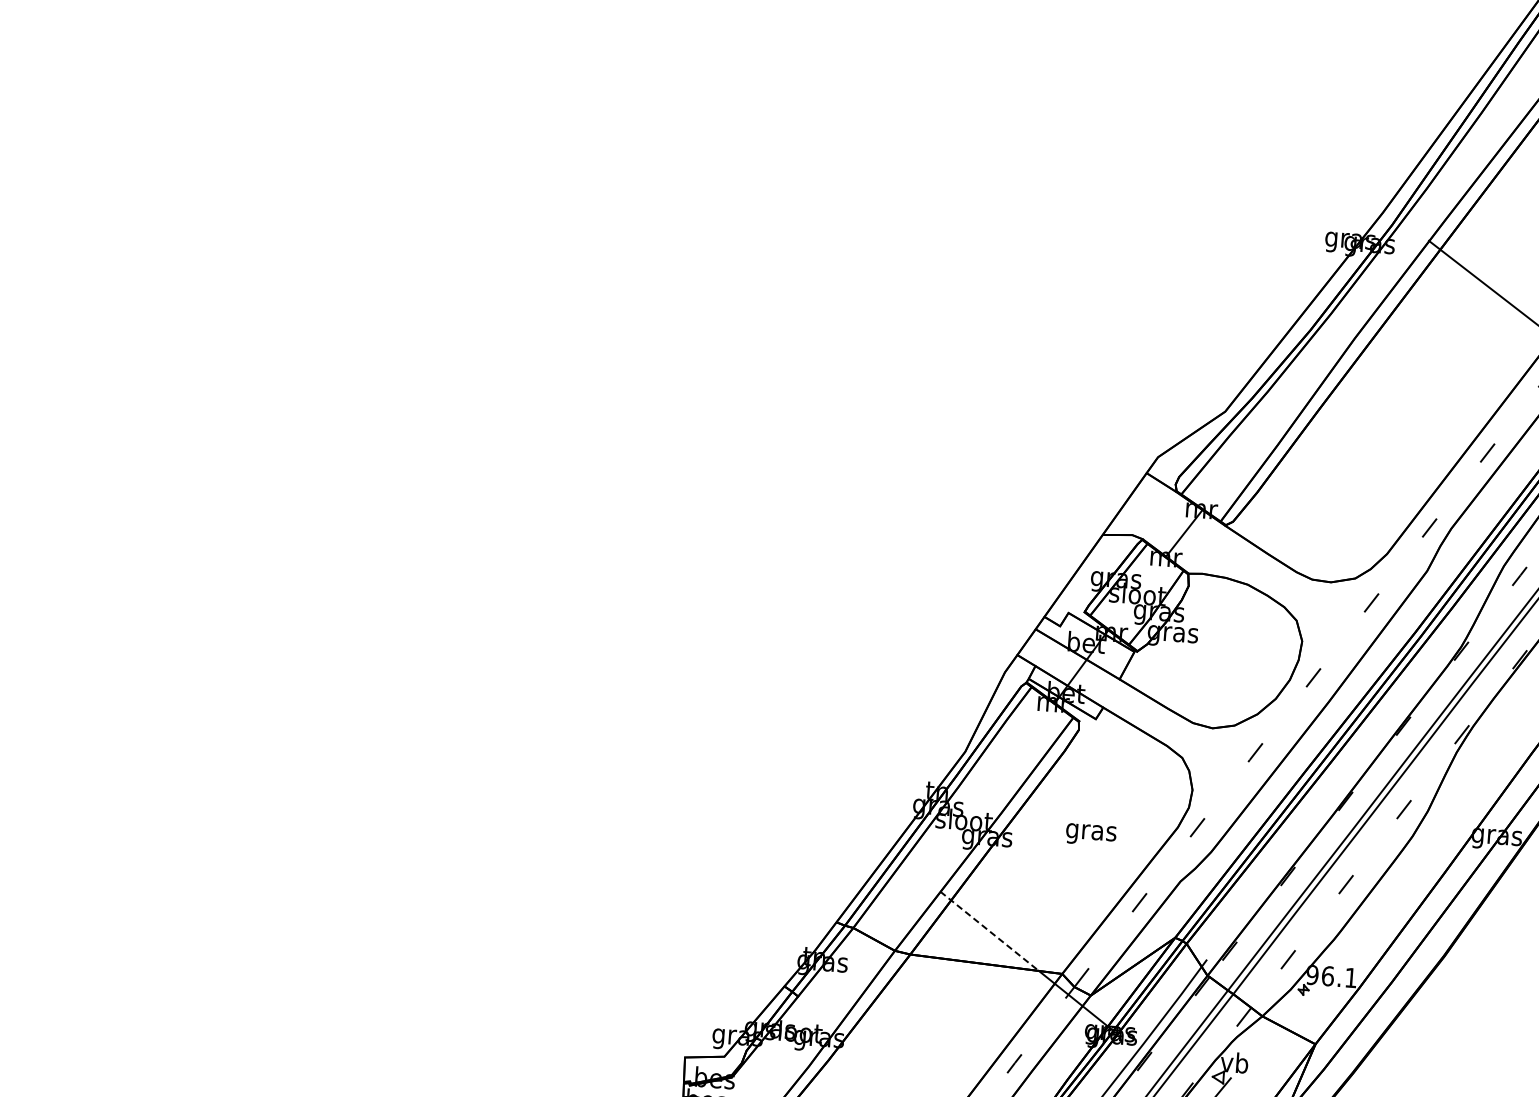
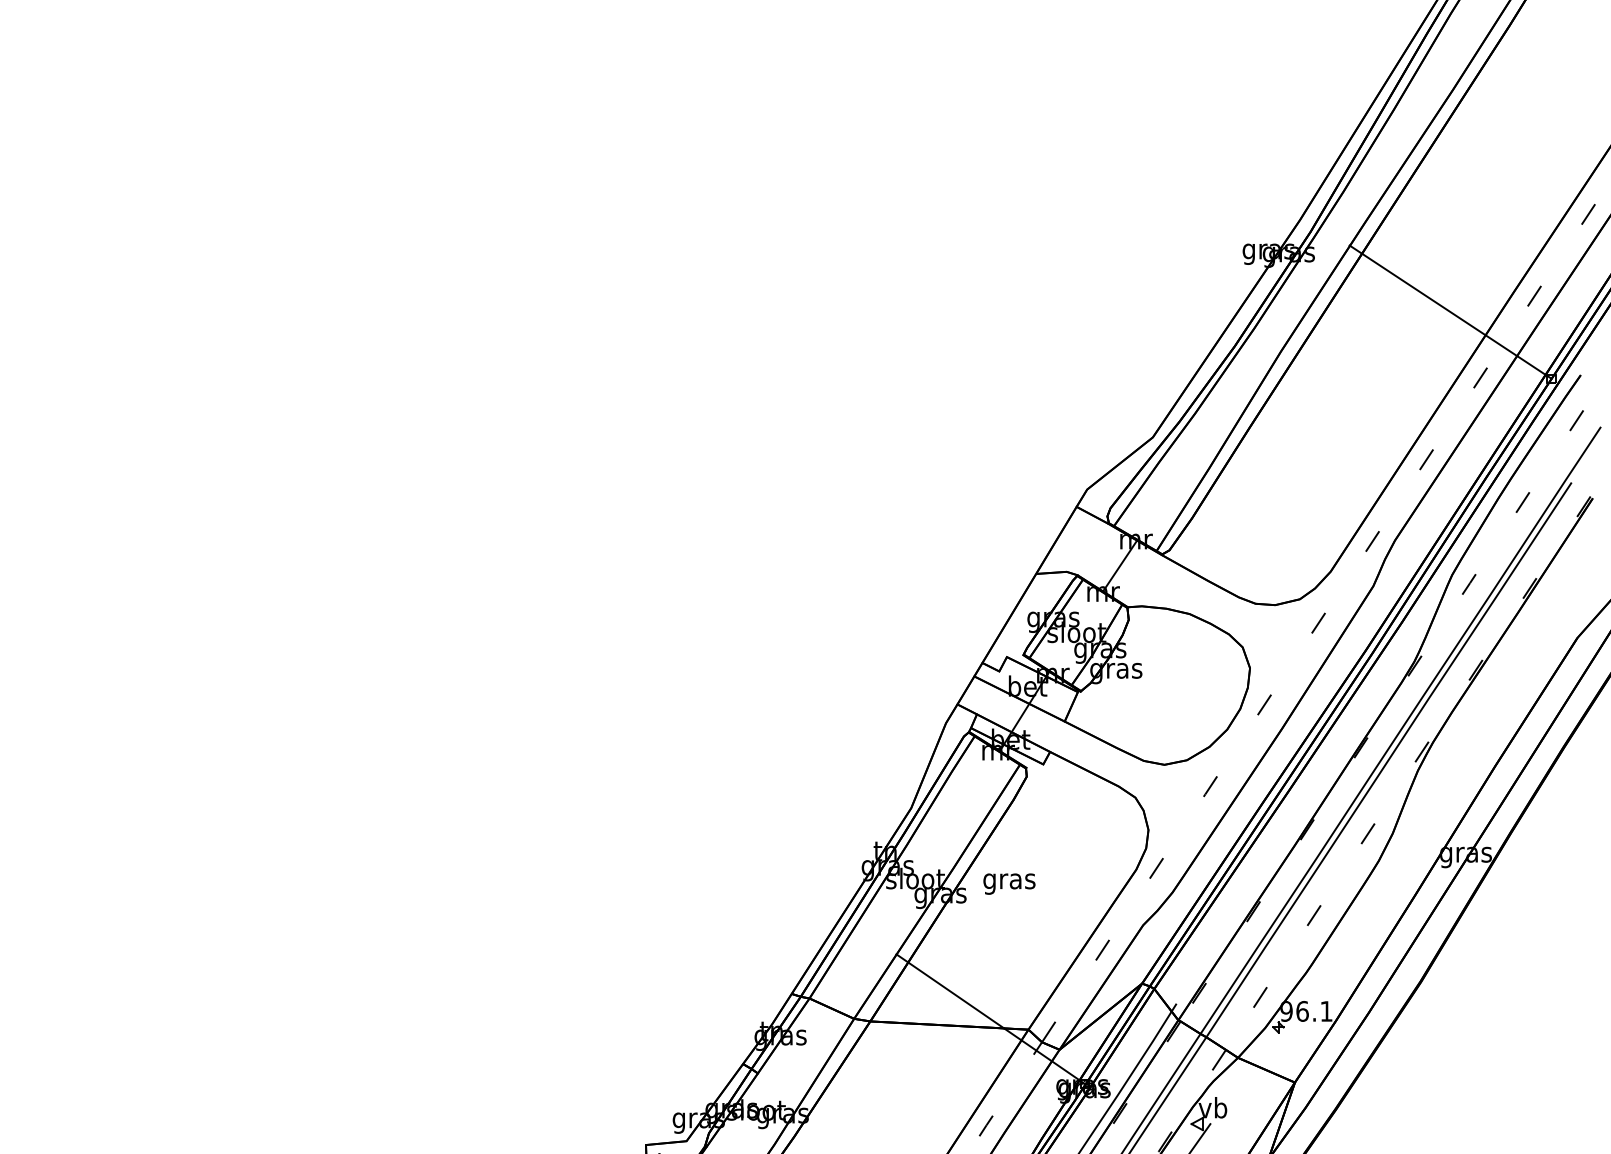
text: (1091, 834) -> (1009, 883), moved
line: (989, 931) -> (950, 991), dashed -> solid

